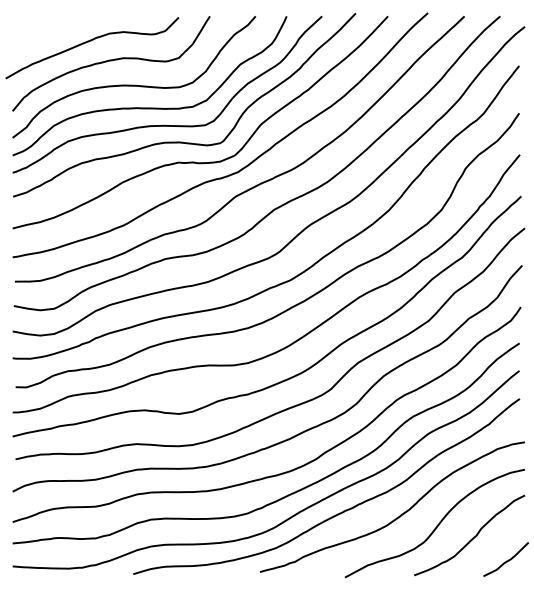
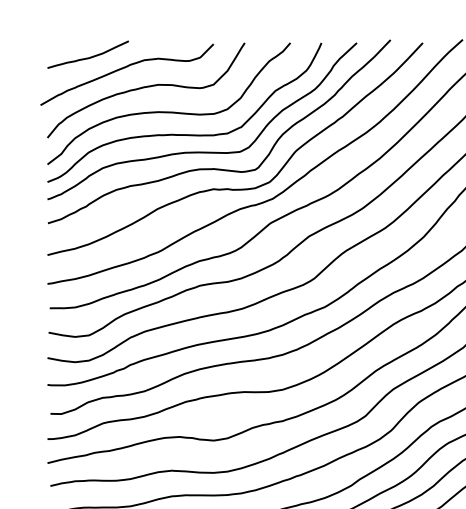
curve: (53, 30) -> (88, 57), added

